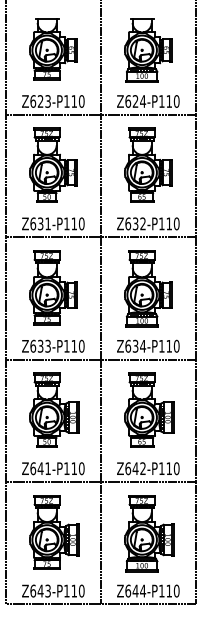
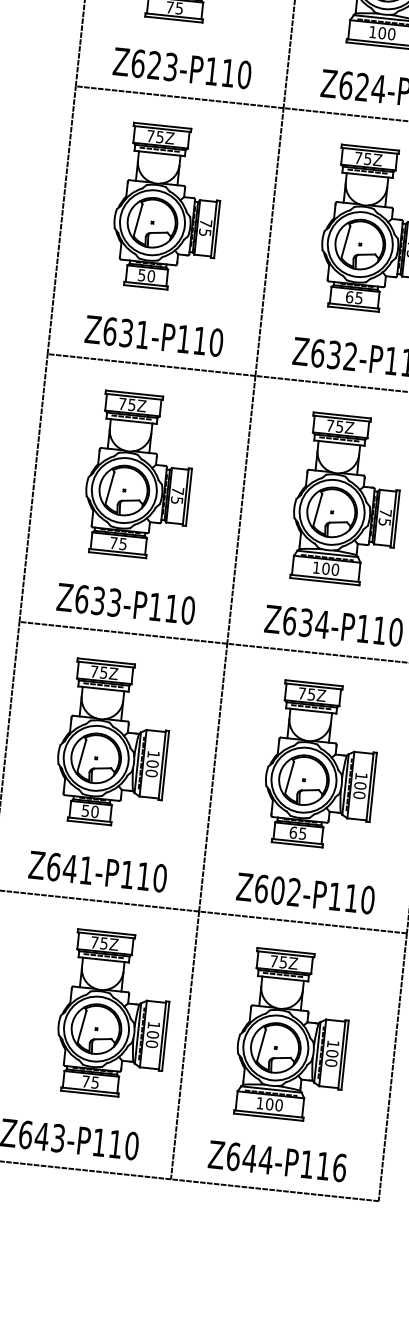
text: (135, 468) -> (277, 890), Z642-P110 -> Z602-P110
part: (54, 532) -> (114, 1014), moved
text: (176, 590) -> (339, 1166), Z644-P110 -> Z644-P116

